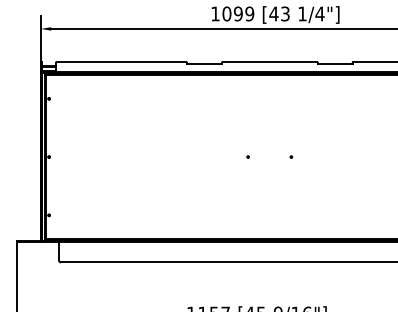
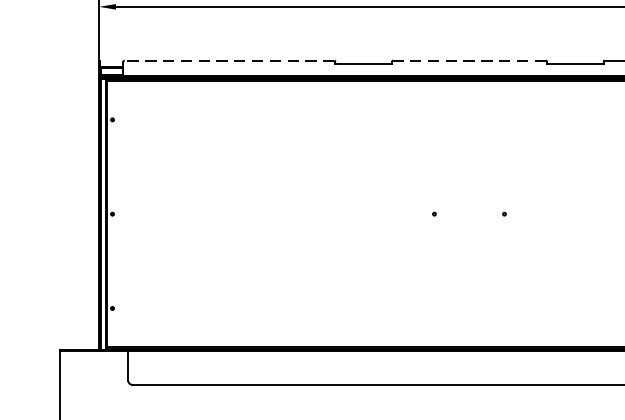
line: (121, 62) -> (229, 61), solid -> dashed
line: (269, 62) -> (469, 61), solid -> dashed

